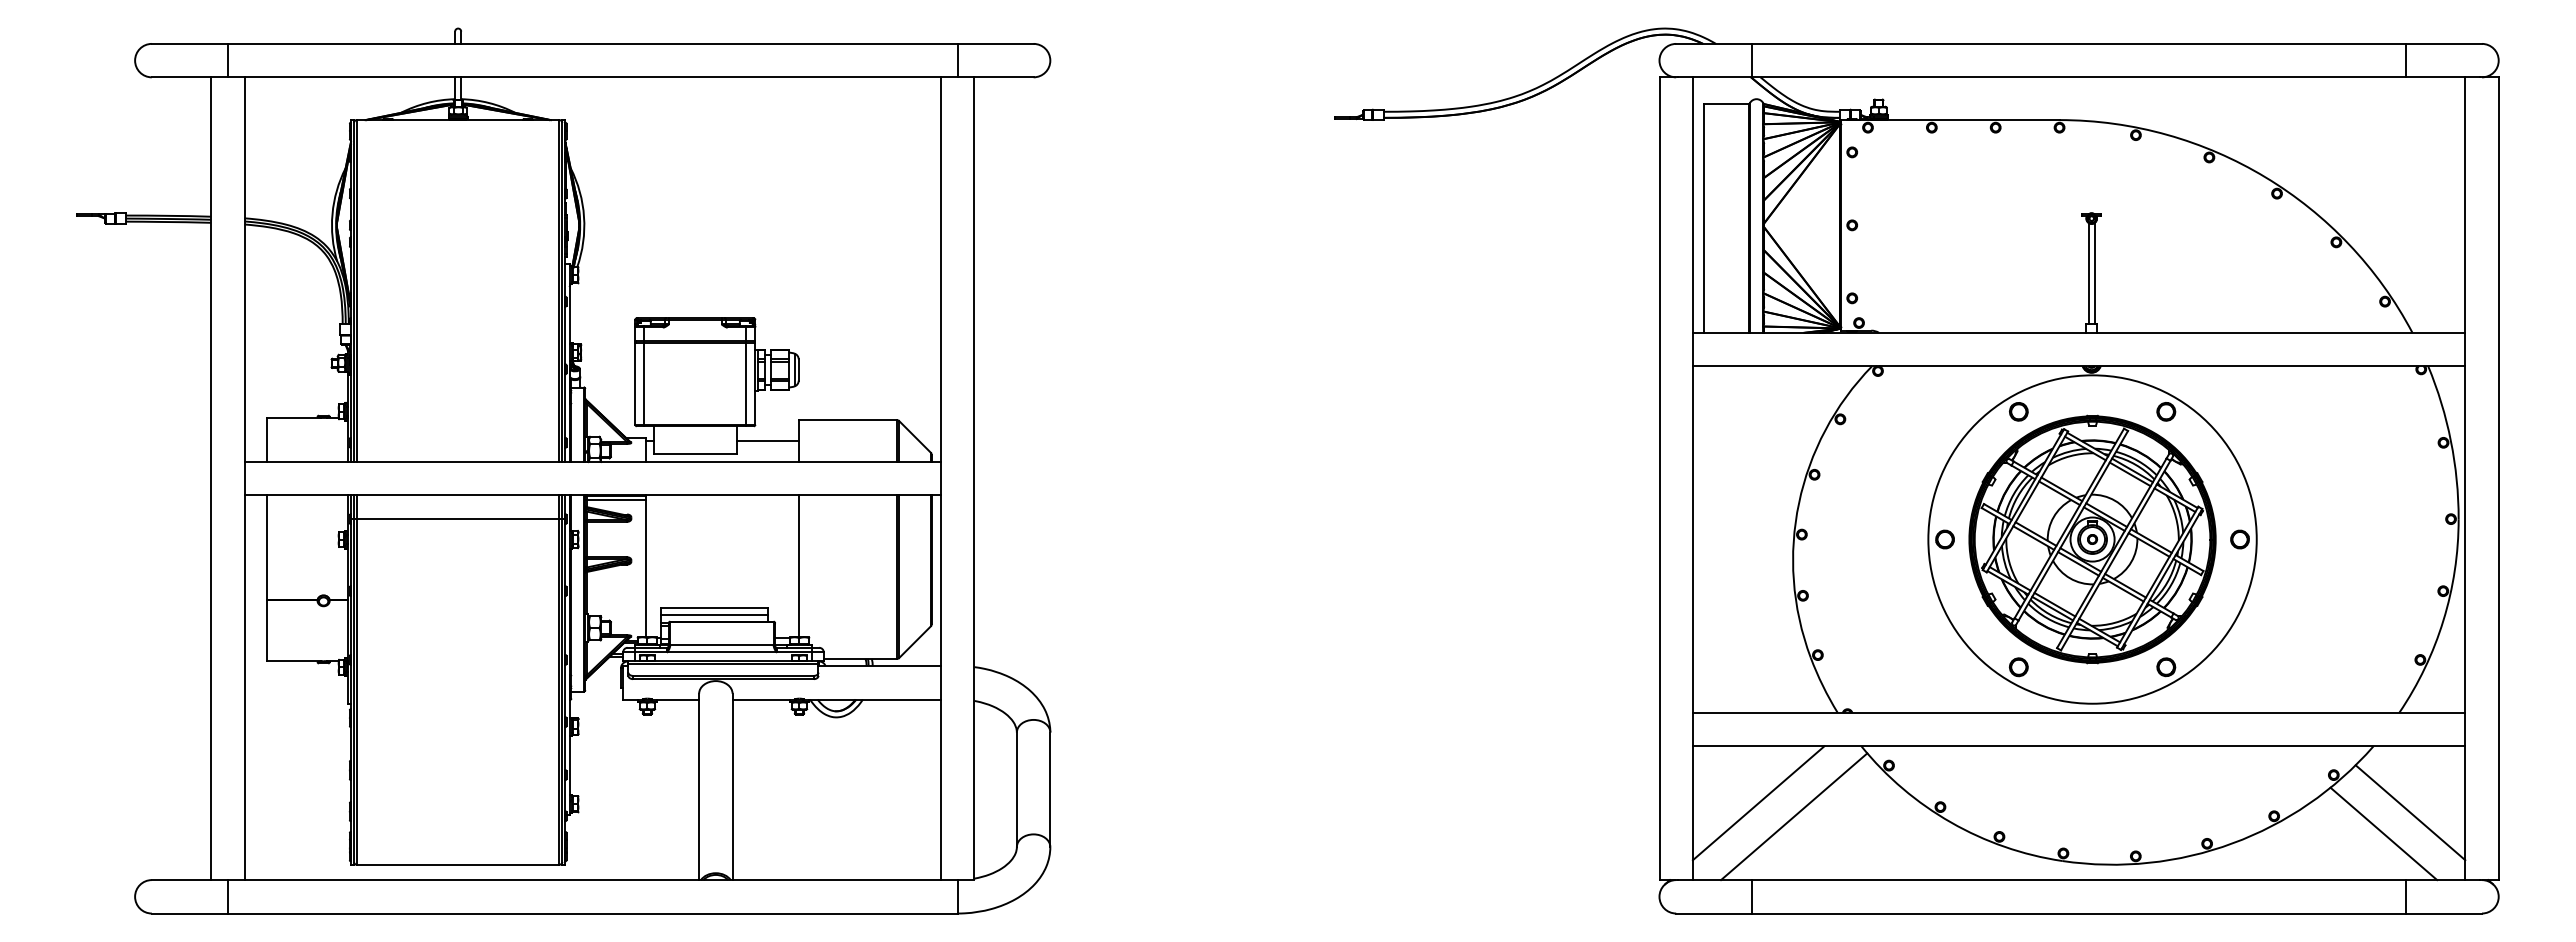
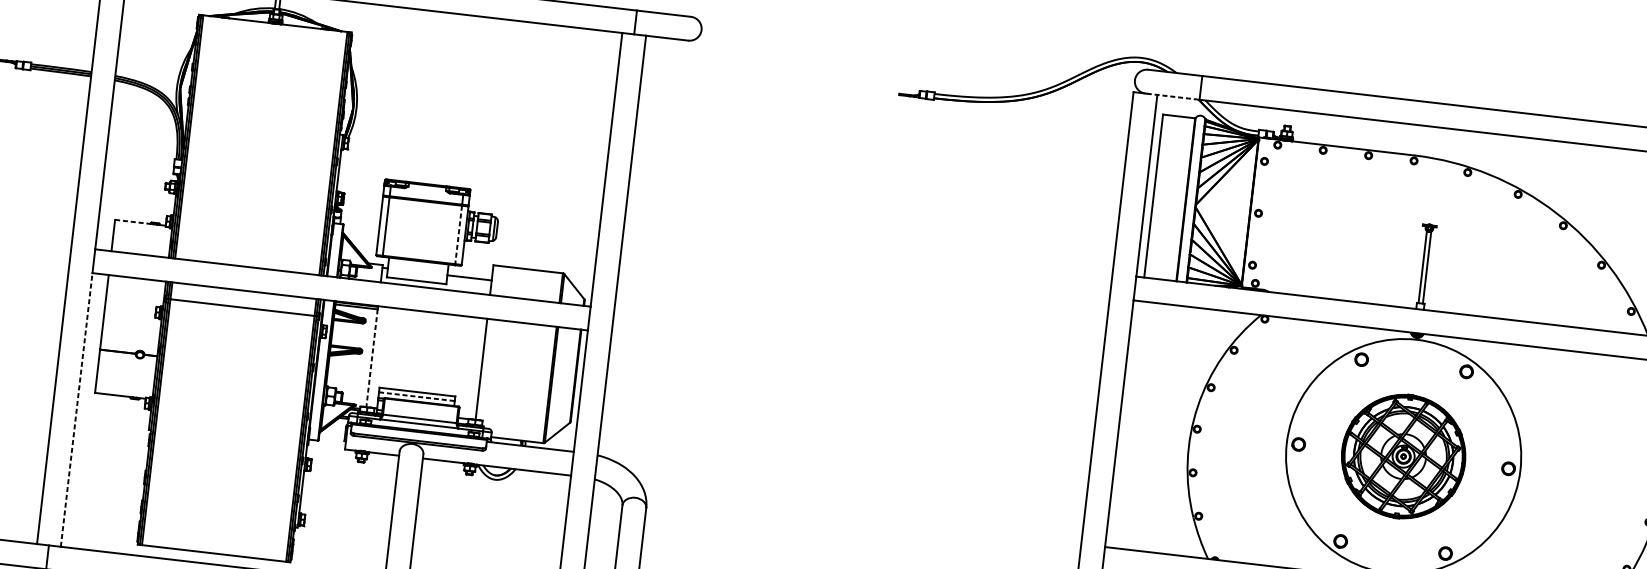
line: (1715, 77) -> (1173, 96), solid -> dashed
line: (746, 384) -> (458, 235), solid -> dashed
line: (293, 417) -> (133, 221), solid -> dashed
part: (2092, 539) -> (1403, 456), size x0.7
line: (645, 568) -> (371, 358), solid -> dashed
line: (714, 614) -> (417, 396), solid -> dashed
line: (244, 687) -> (76, 409), solid -> dashed

